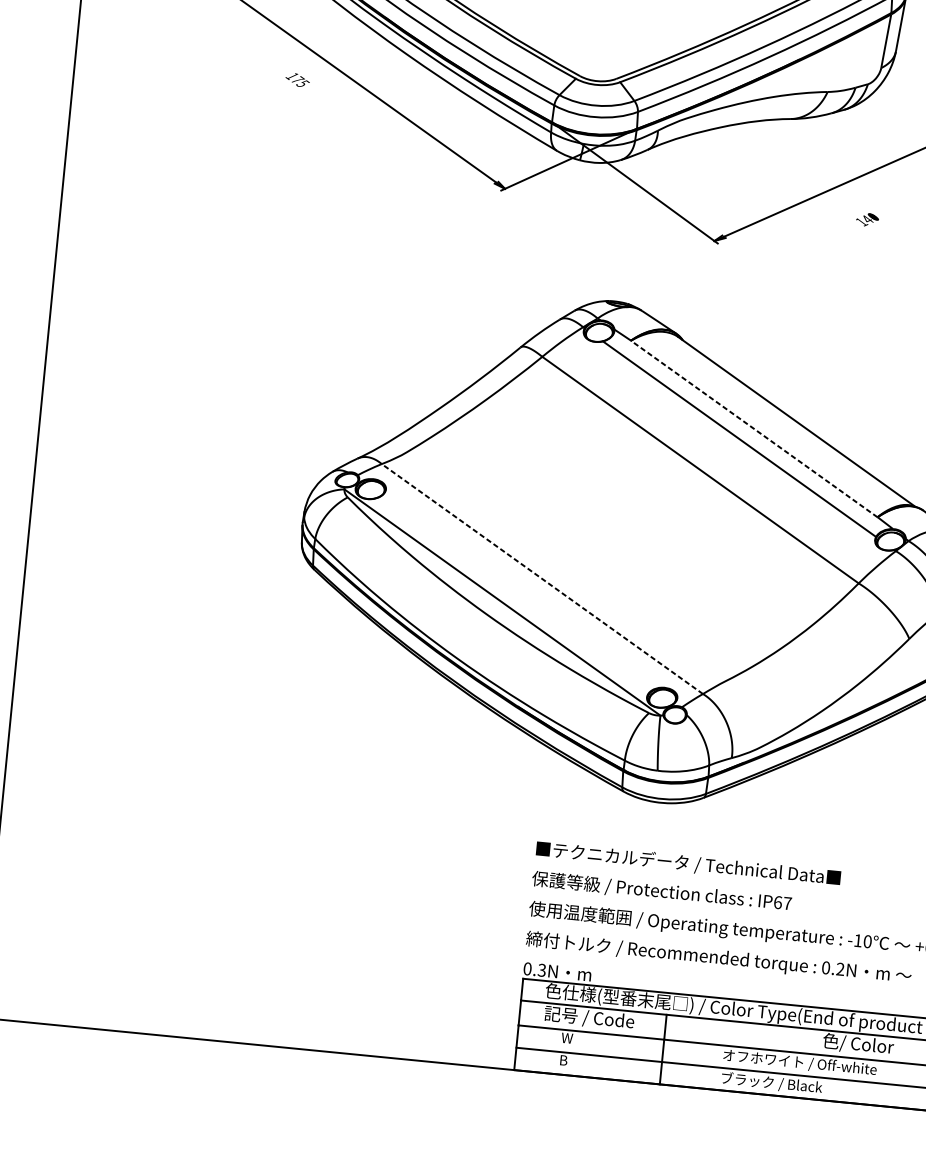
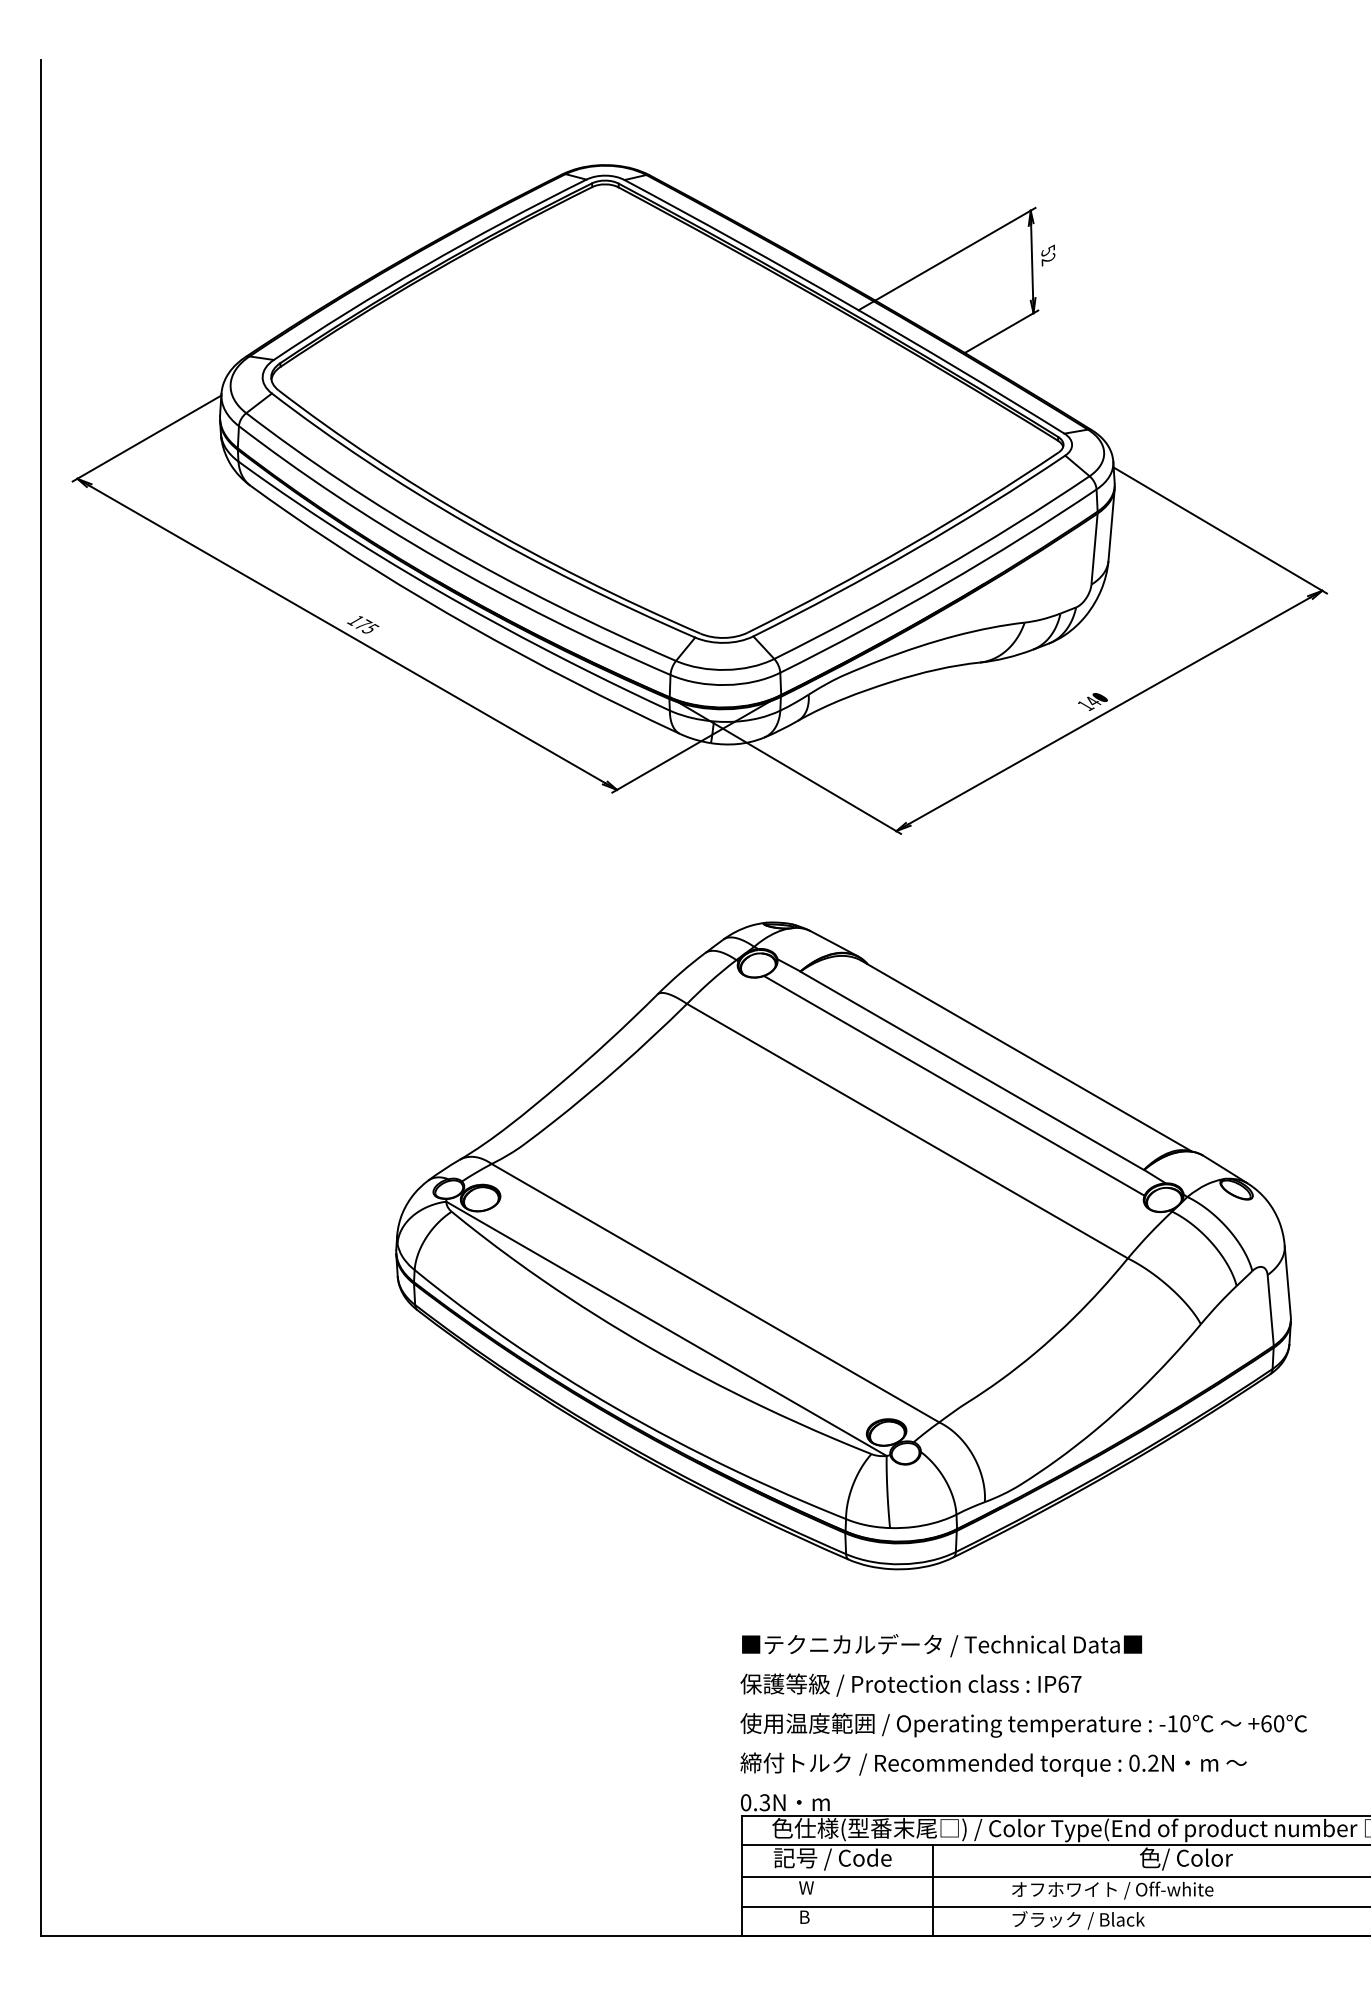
text: (297, 79) -> (363, 624), moved
text: (867, 219) -> (1092, 701), moved
line: (753, 428) -> (971, 1070), dashed -> solid
line: (542, 578) -> (715, 1292), dashed -> solid

